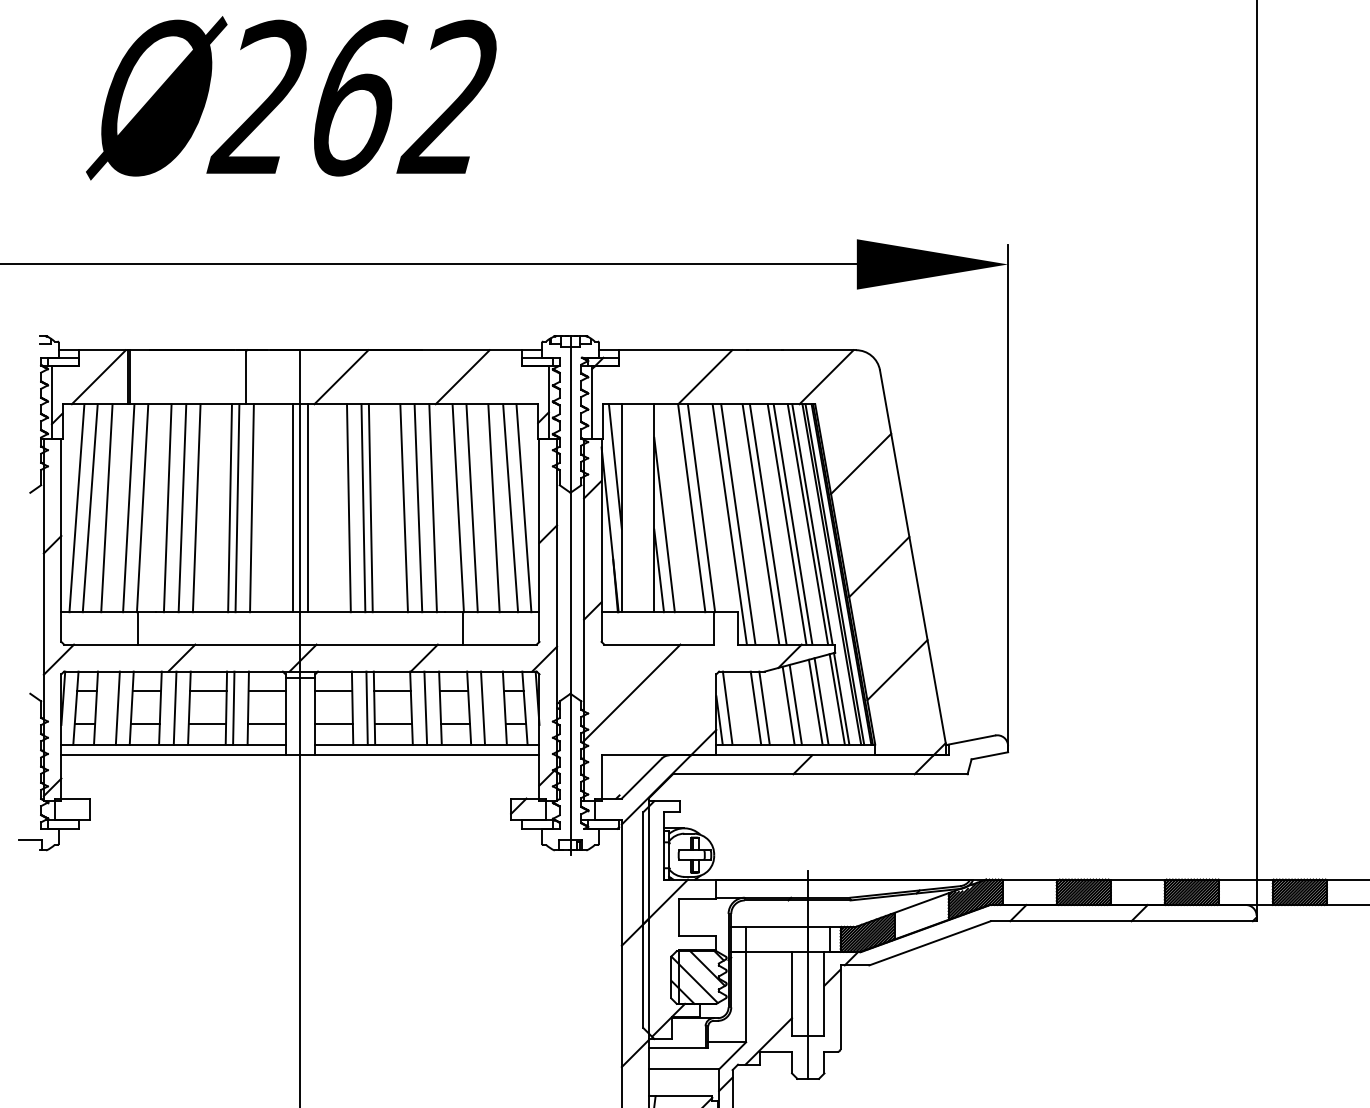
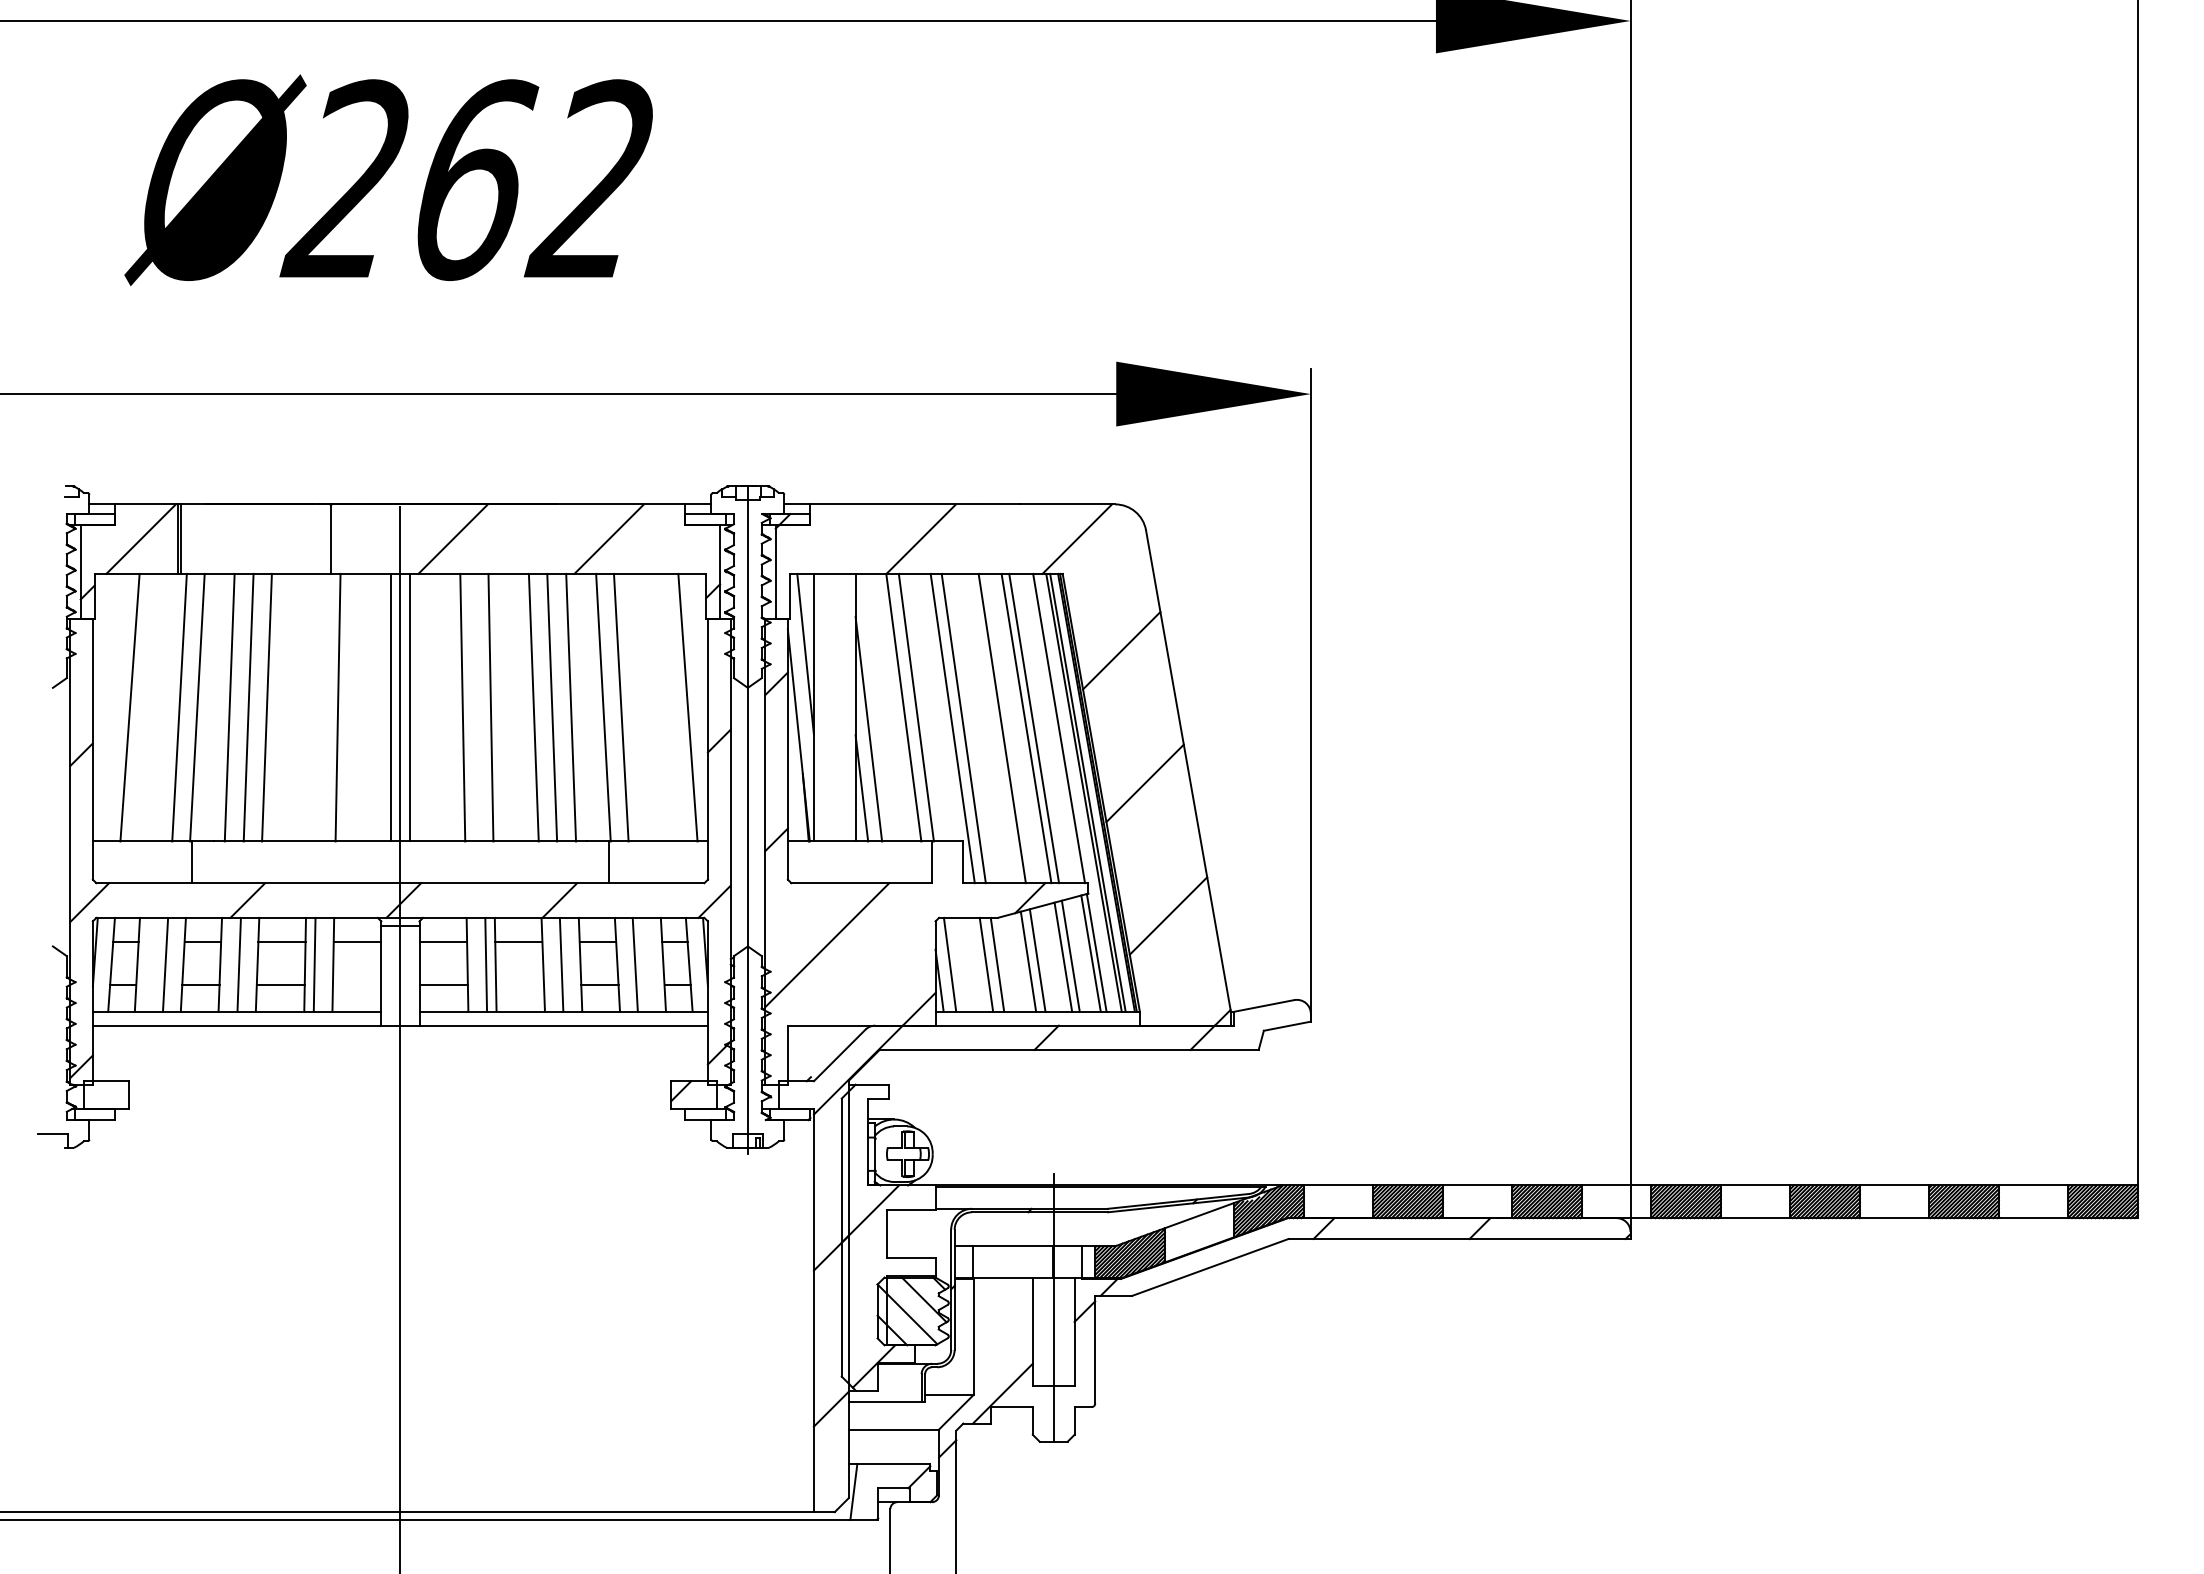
line: (76, 508) -> (112, 707), removed
line: (106, 508) -> (151, 707), removed
line: (229, 508) -> (309, 707), removed
line: (236, 508) -> (318, 707), removed
line: (362, 508) -> (480, 707), removed
line: (494, 508) -> (649, 707), removed
line: (510, 508) -> (670, 707), removed
line: (760, 524) -> (992, 728), removed
line: (808, 524) -> (1053, 728), removed
line: (266, 723) -> (356, 984), removed
line: (393, 723) -> (520, 984), removed

